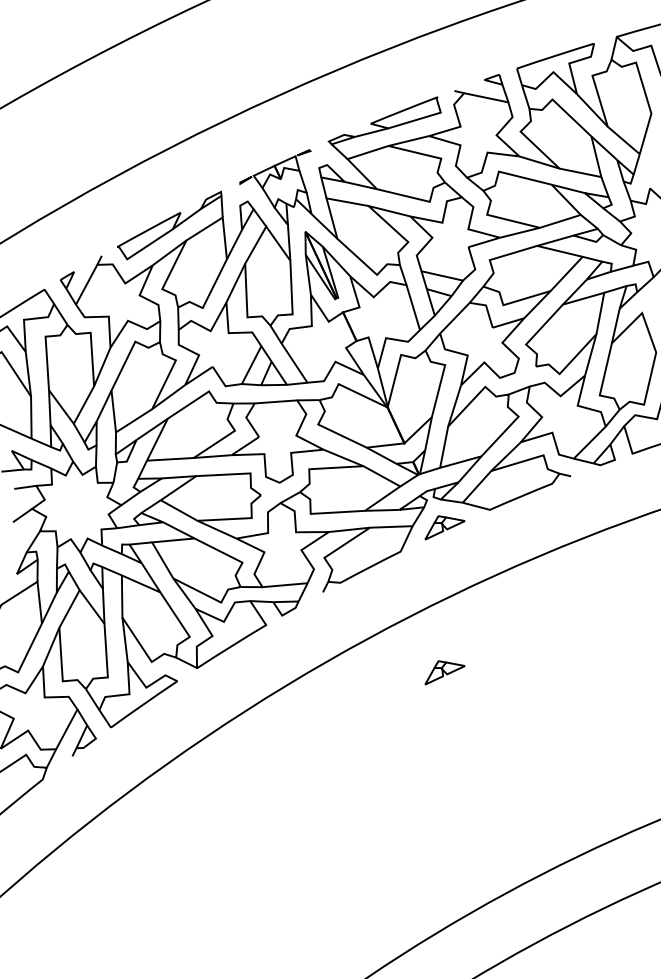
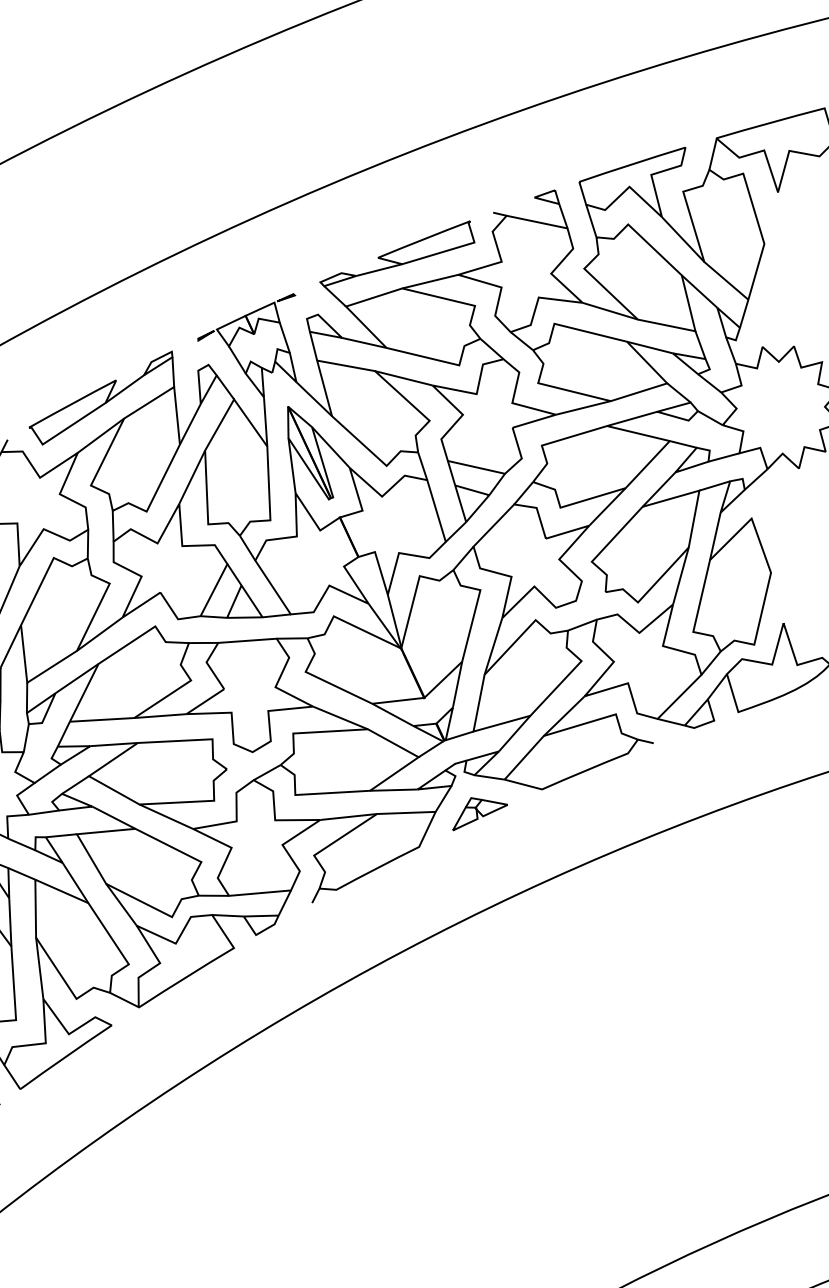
part: (444, 672) -> (479, 1013), removed

